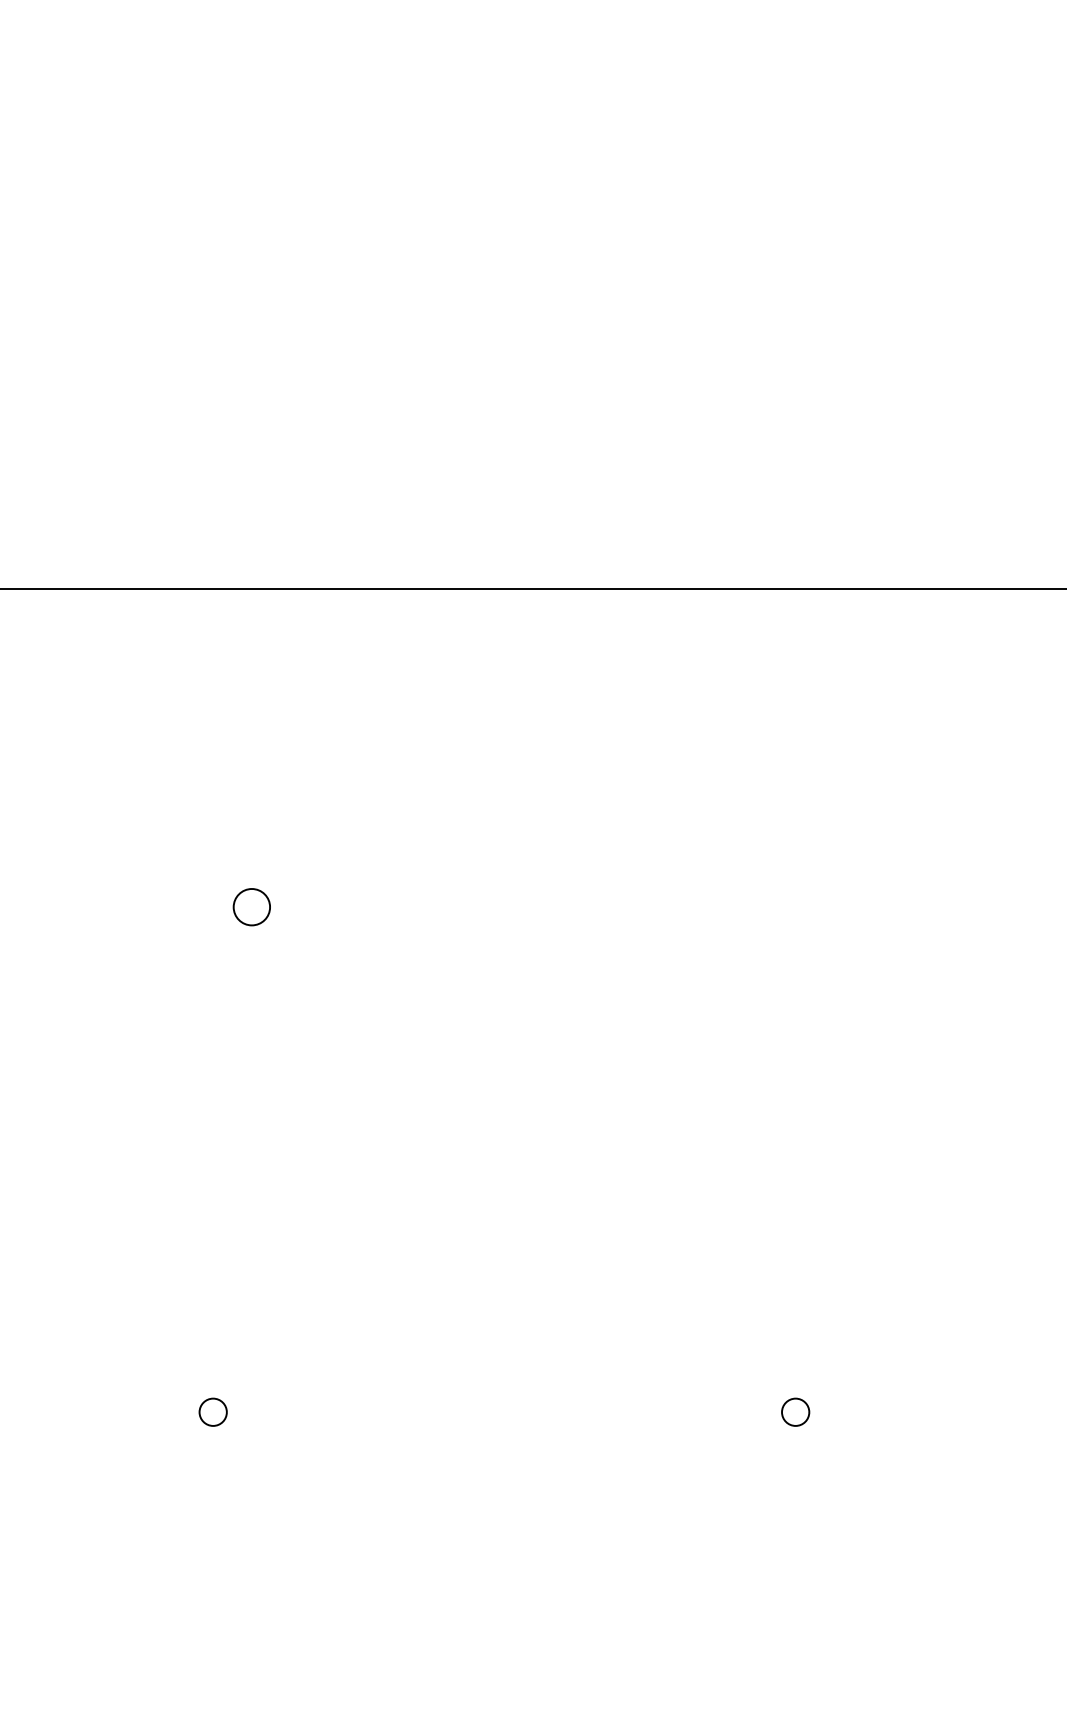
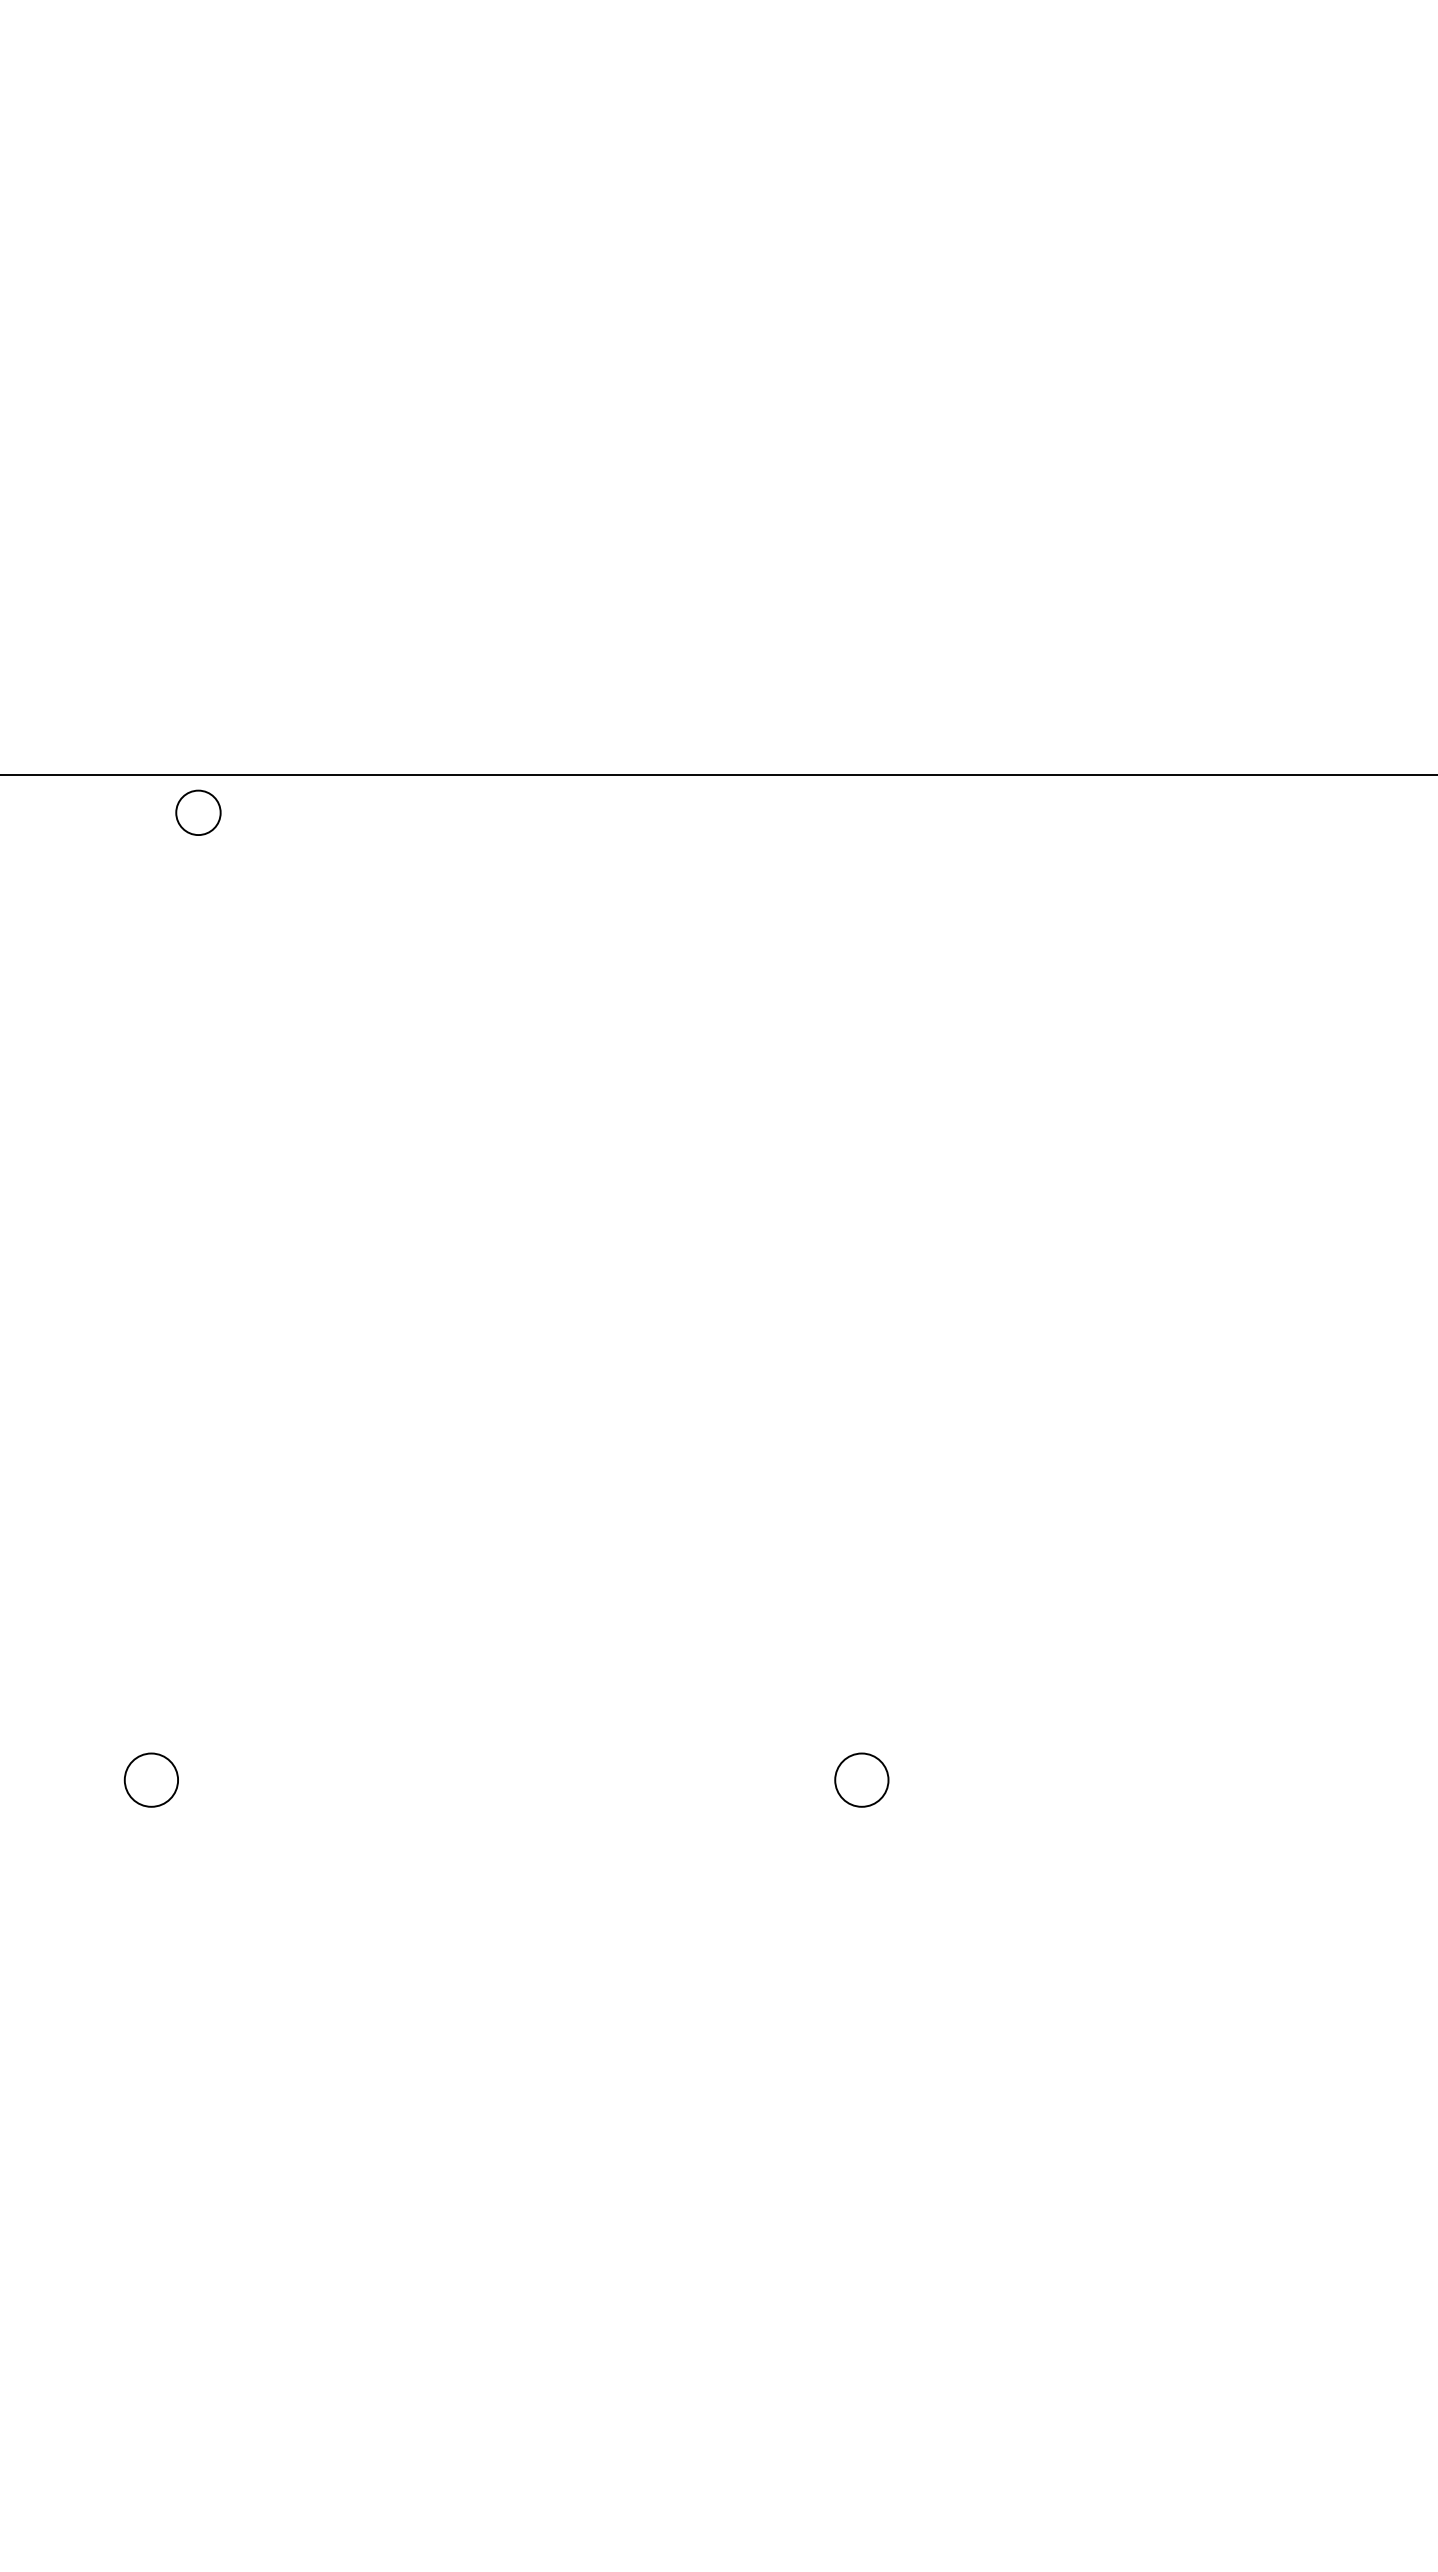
circle: (251, 906) -> (198, 812), moved
circle: (212, 1411) -> (150, 1779), size x1.6
circle: (795, 1411) -> (861, 1779), size x1.6

